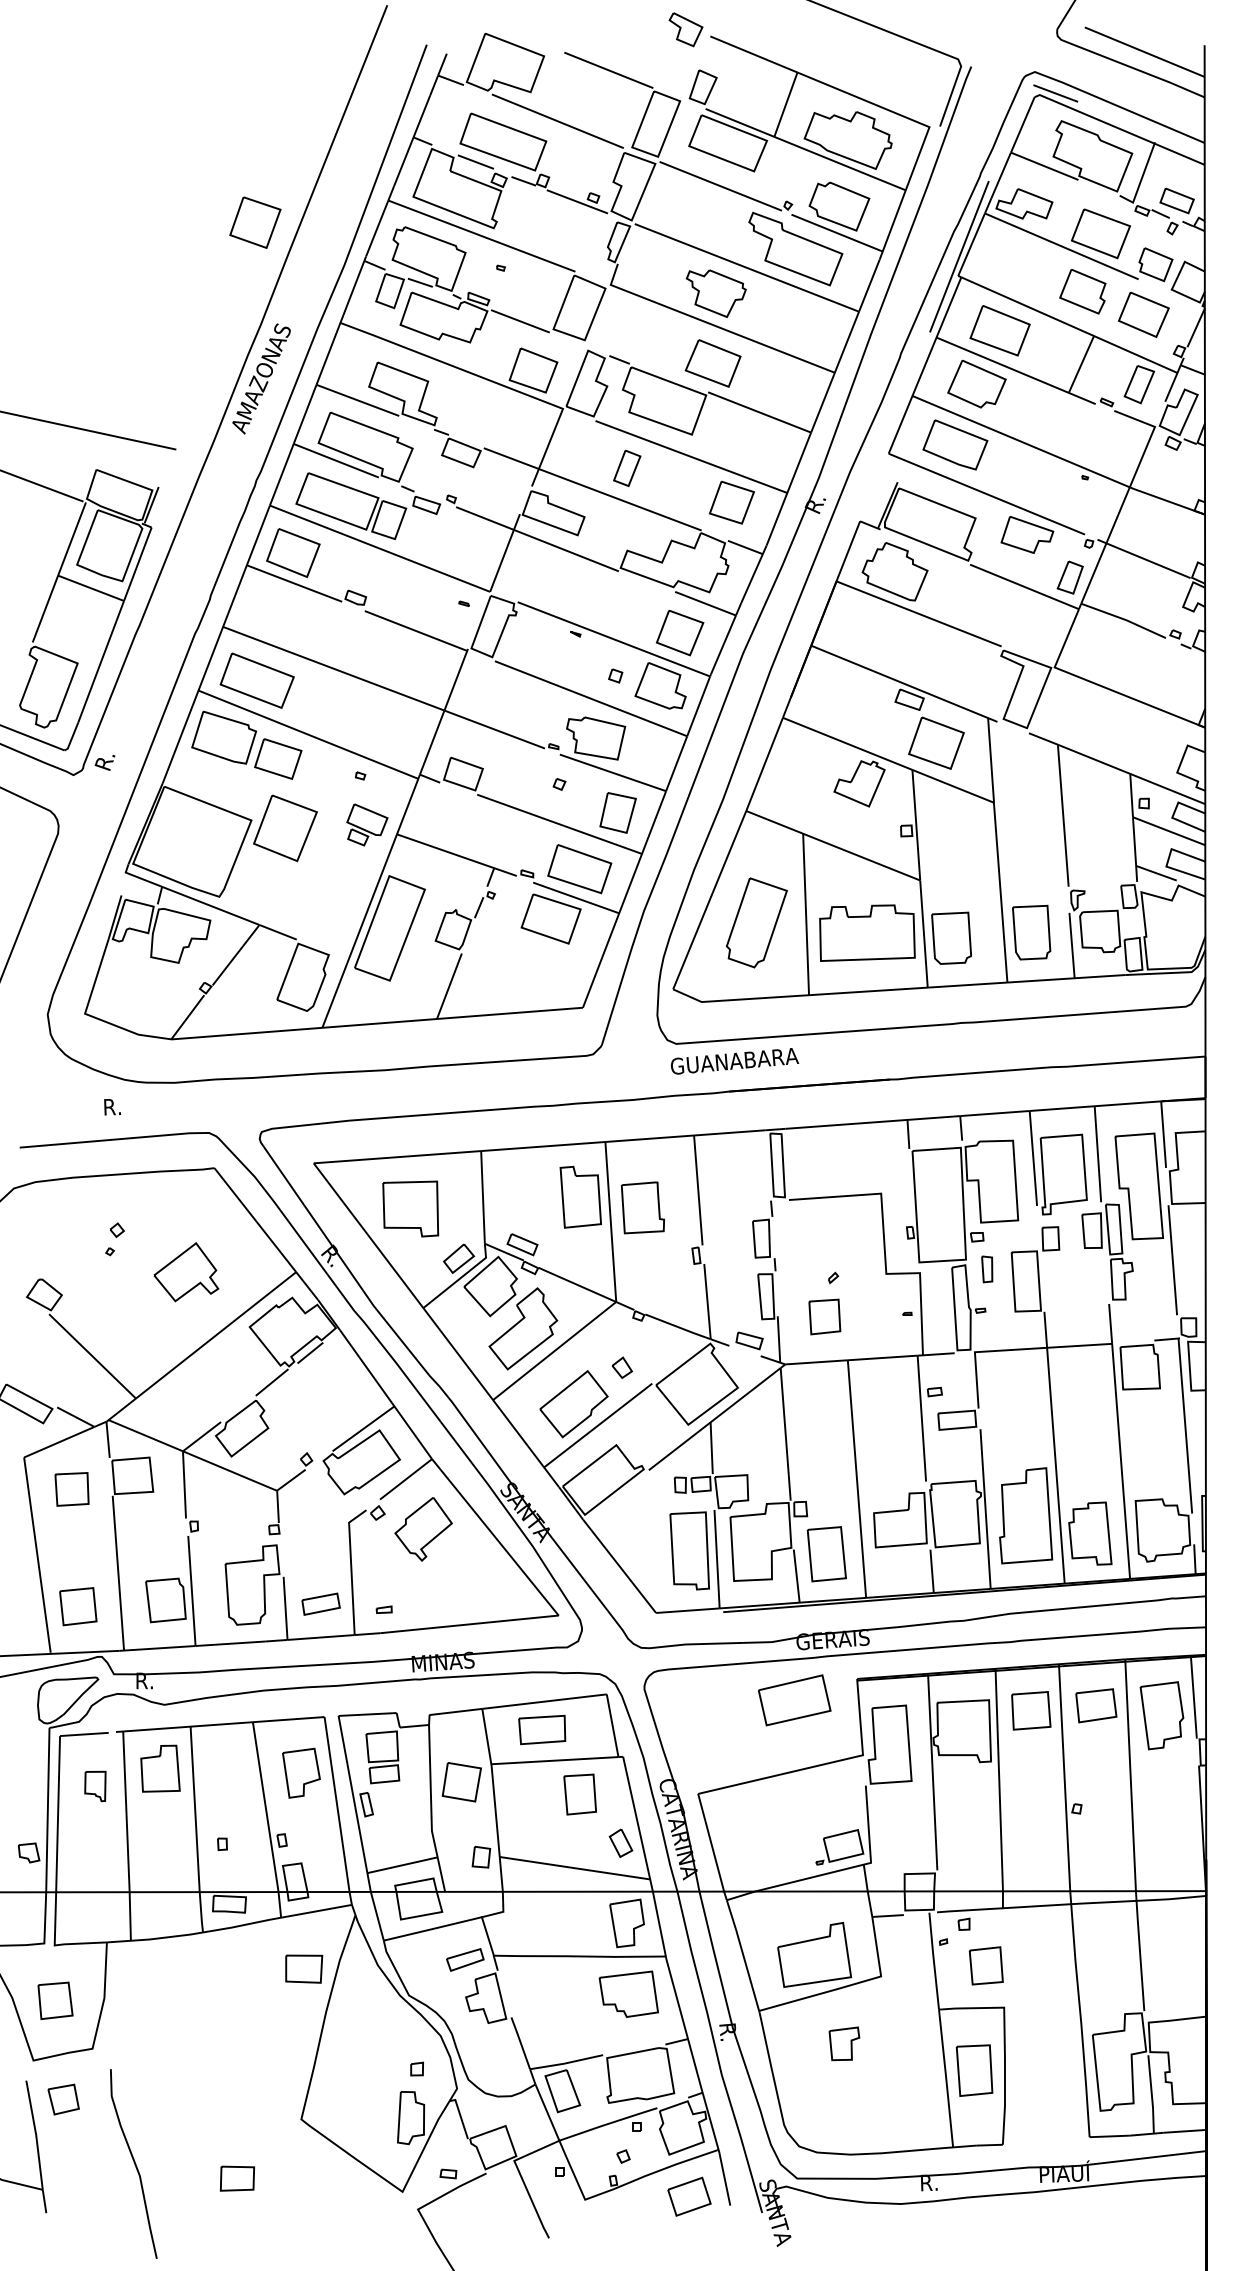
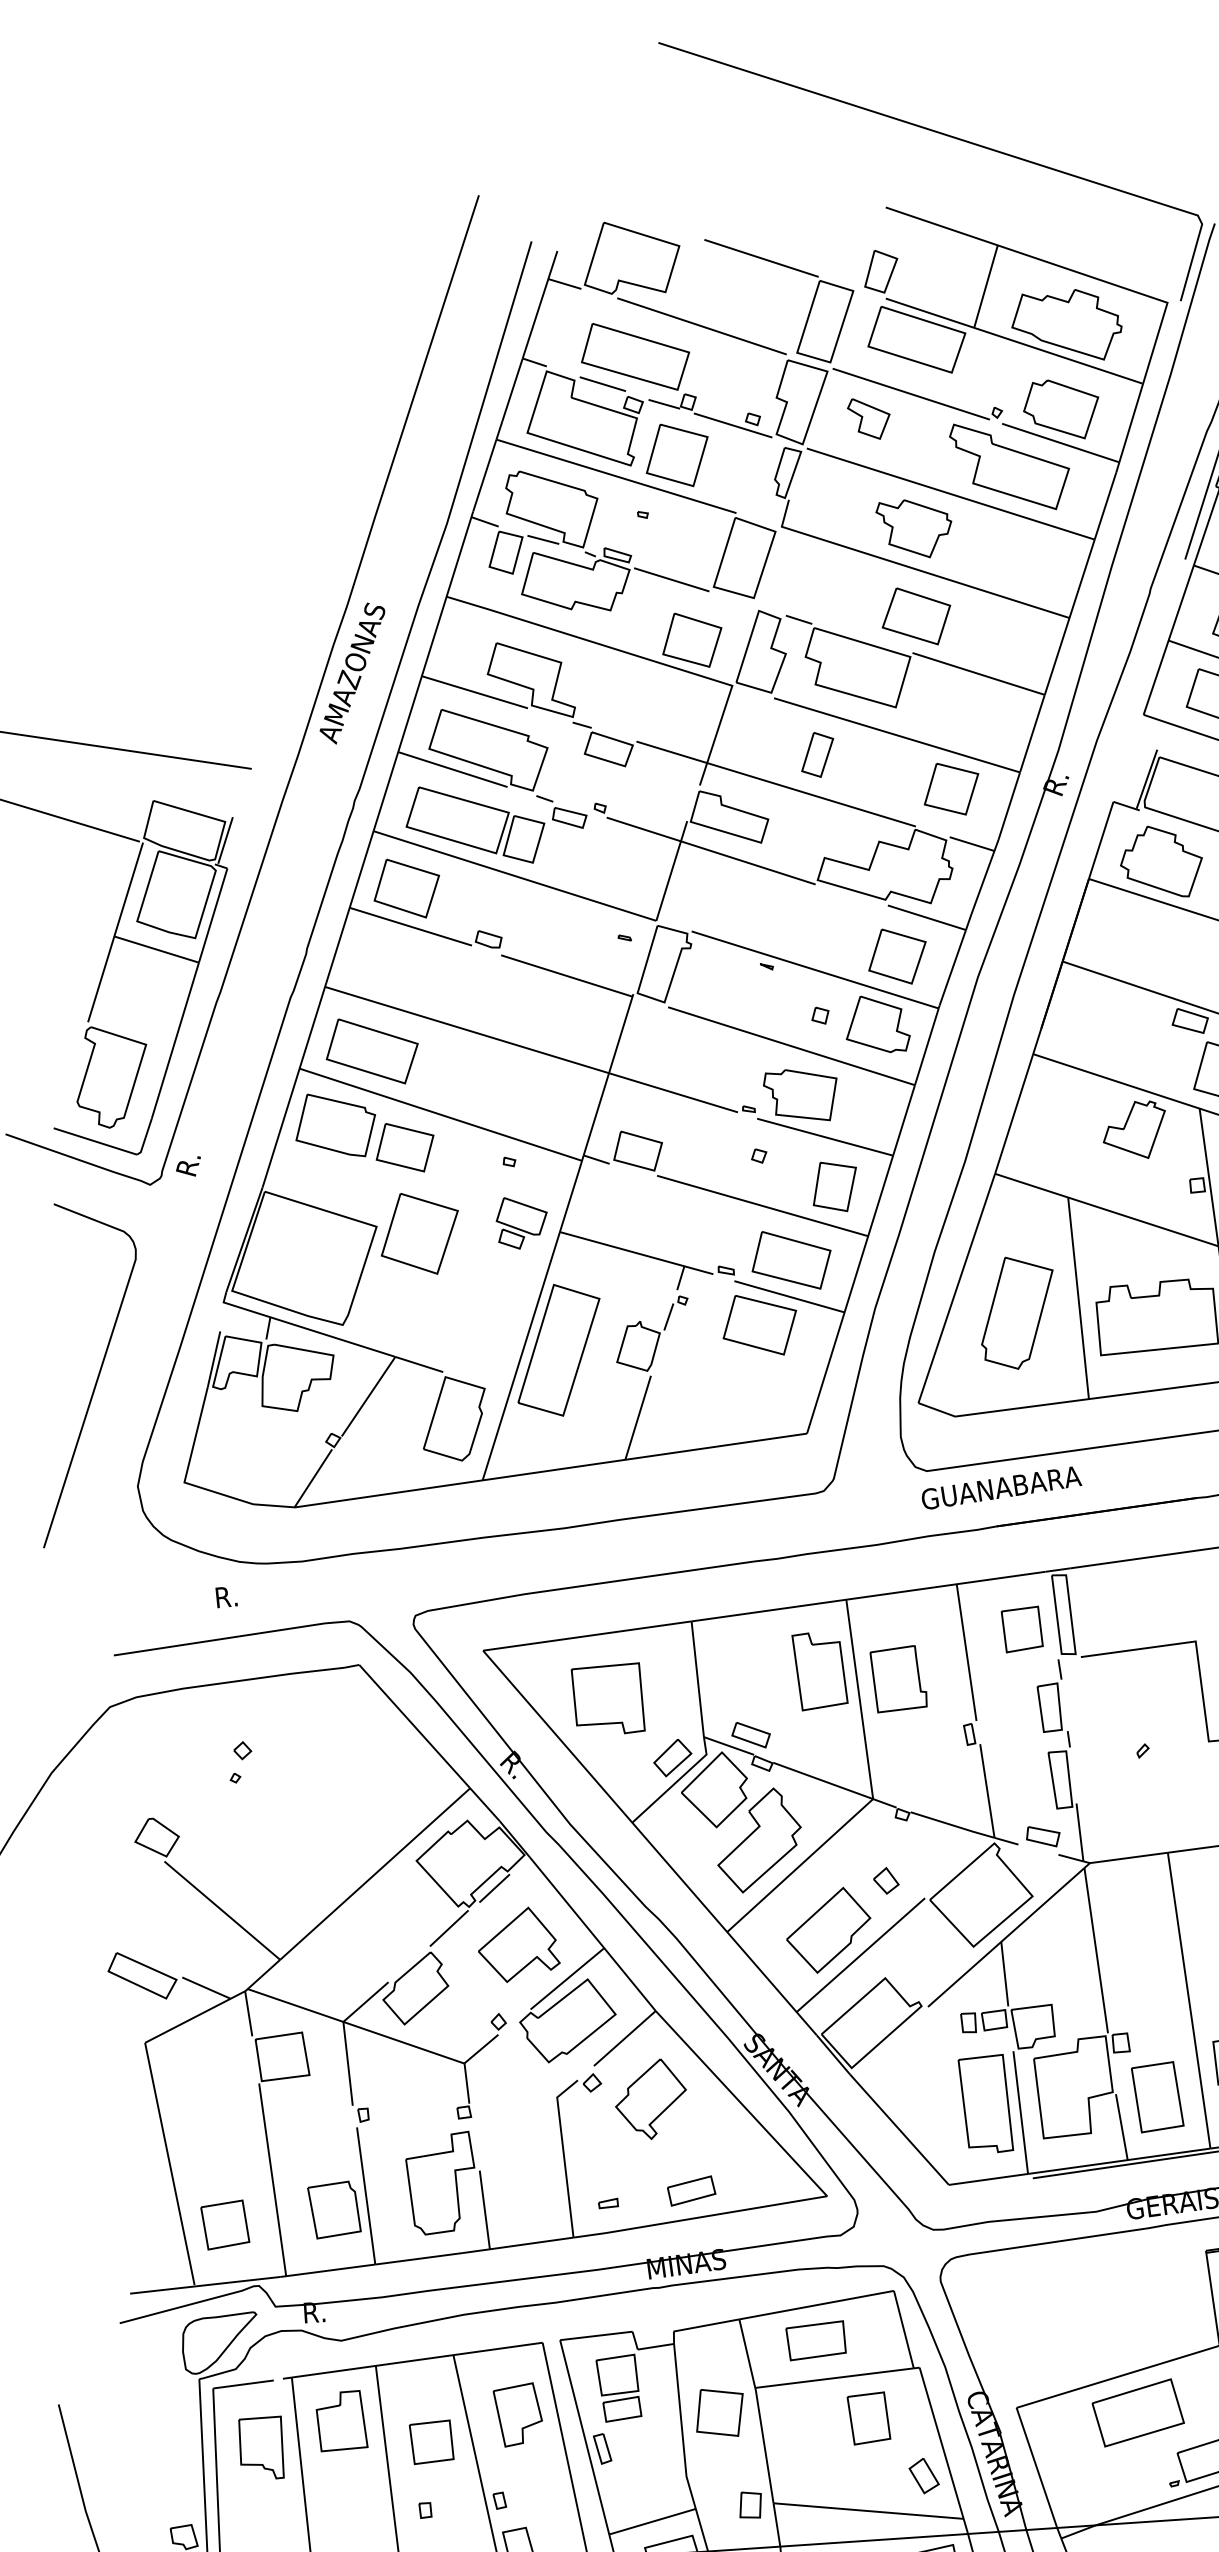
part: (685, 29) -> (868, 418), moved
part: (255, 222) -> (677, 455), moved
part: (186, 1272) -> (518, 1945), moved
part: (824, 1316) -> (1021, 1628), moved
part: (71, 1489) -> (431, 2442), moved
part: (320, 1603) -> (690, 2190), moved
part: (794, 1700) -> (1138, 2413), moved
part: (95, 1786) -> (261, 2448), size x1.67

